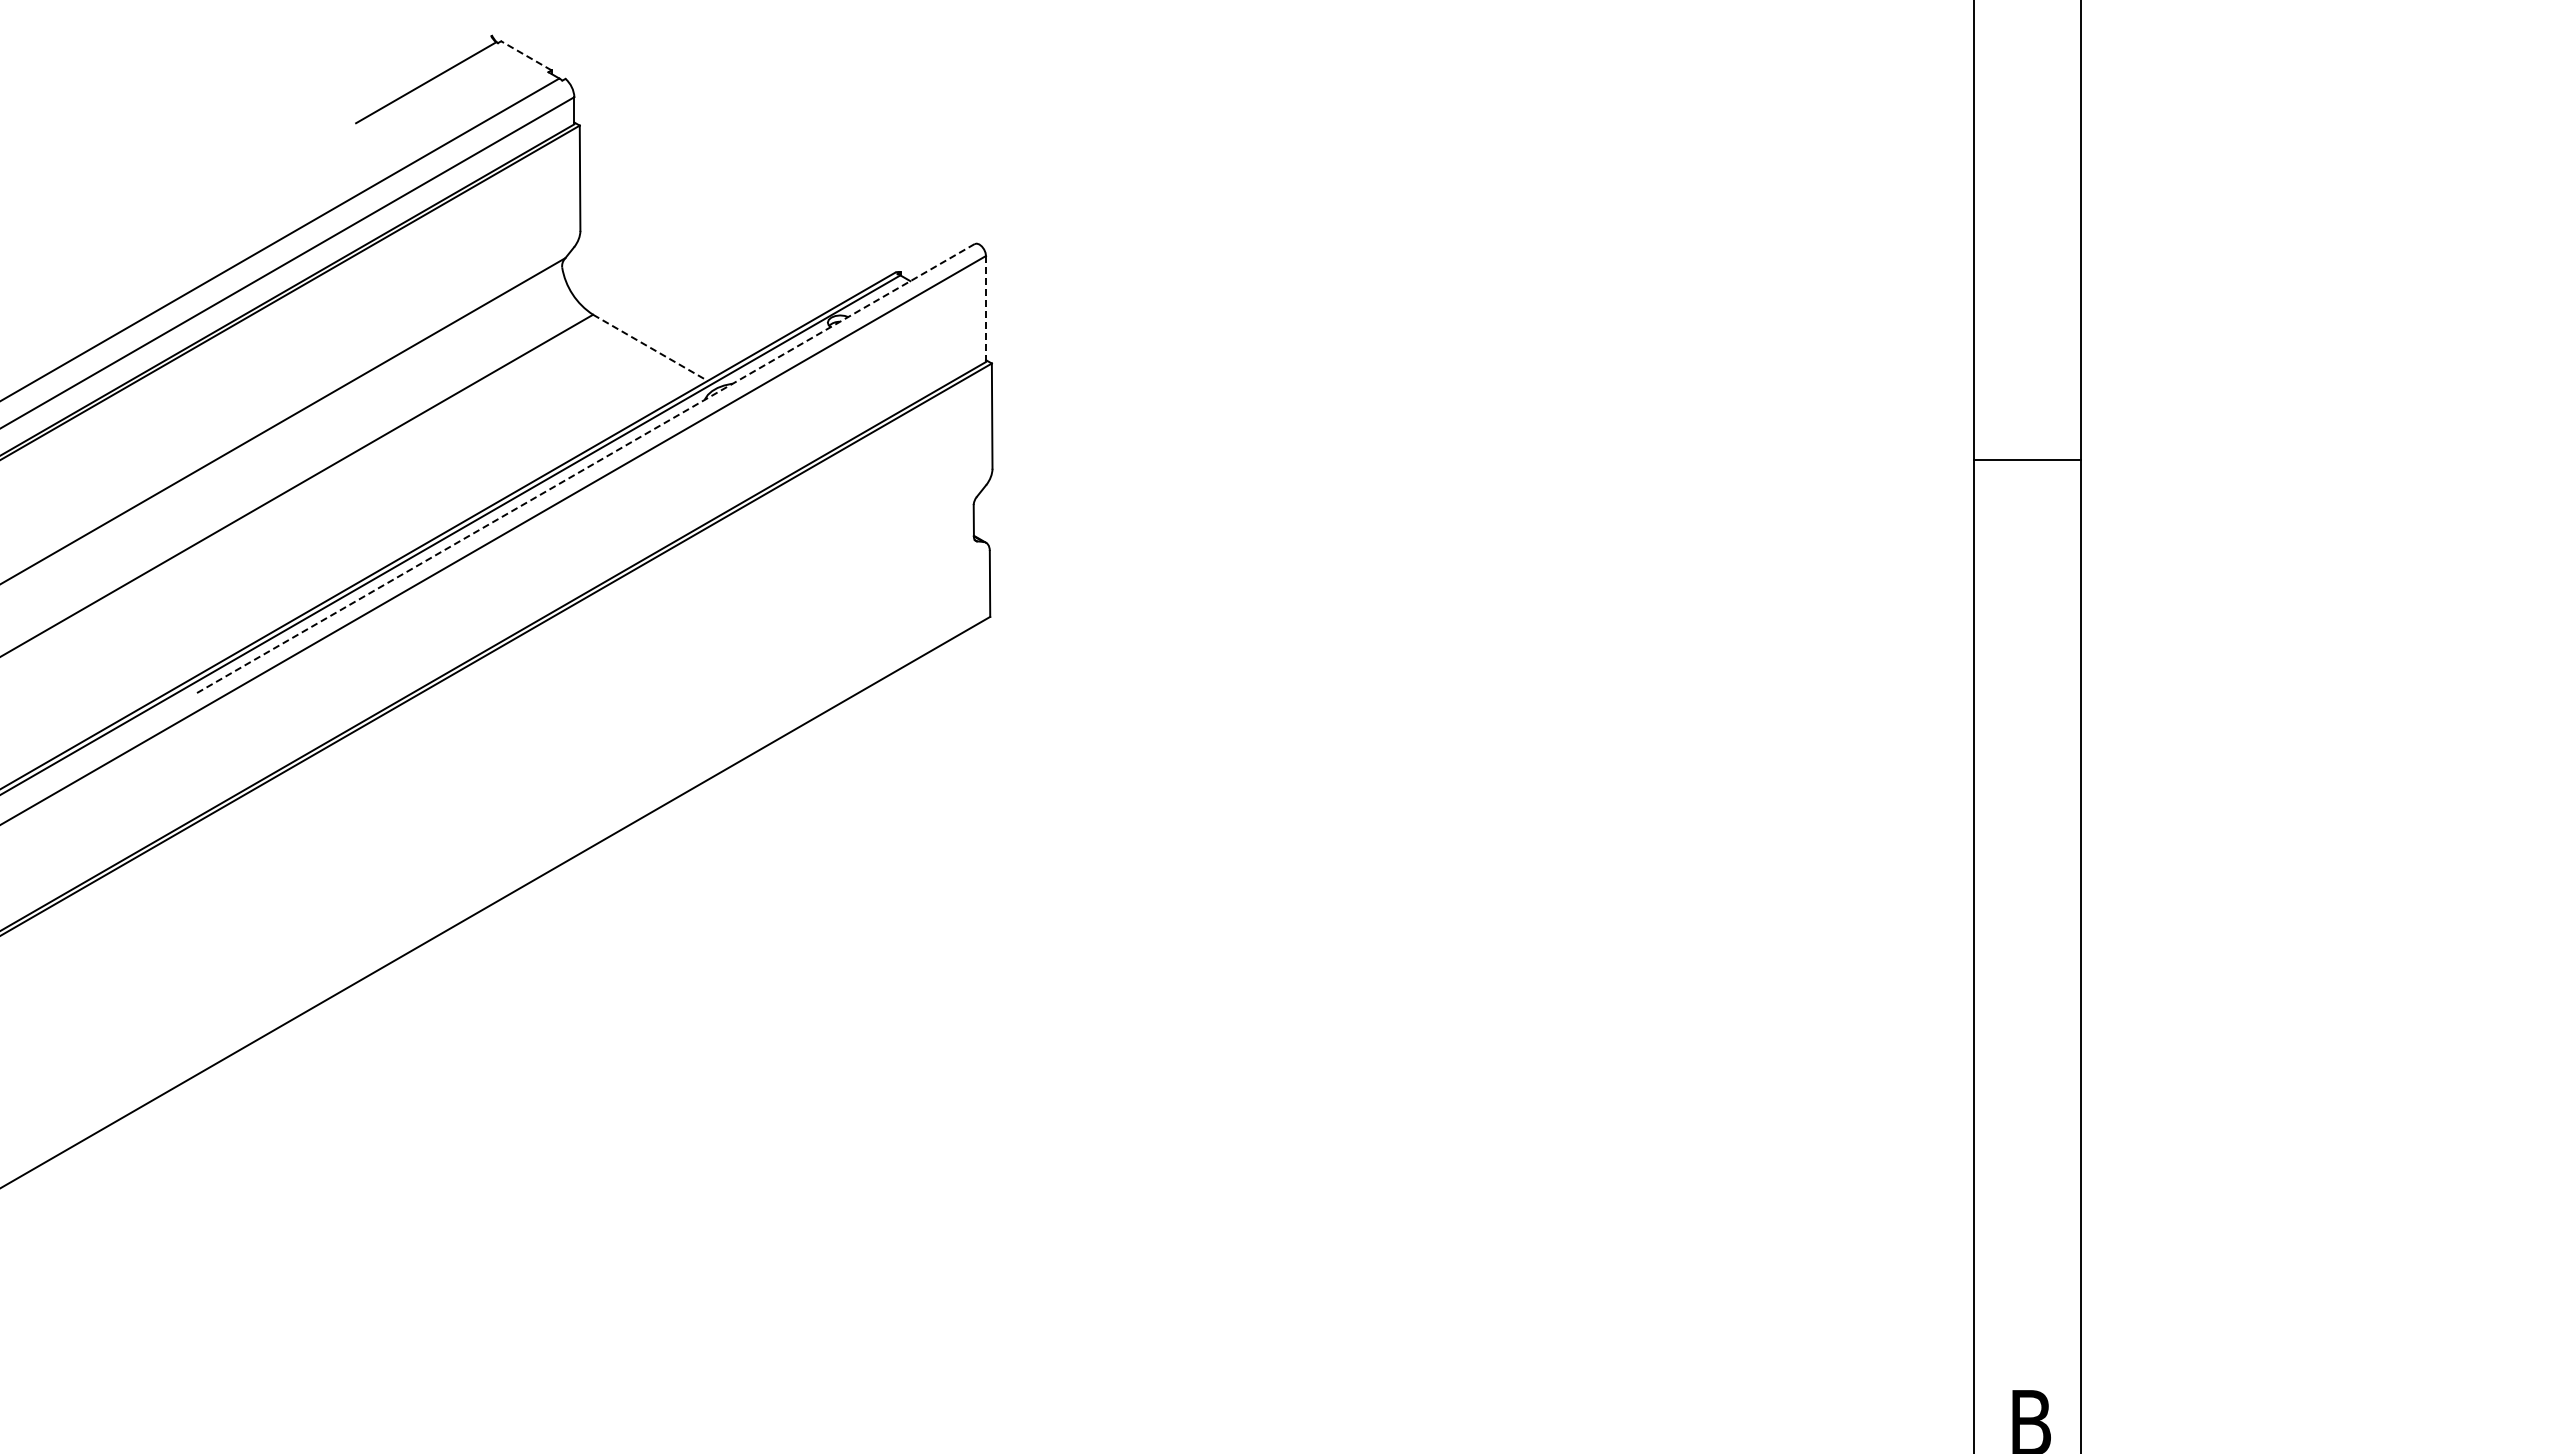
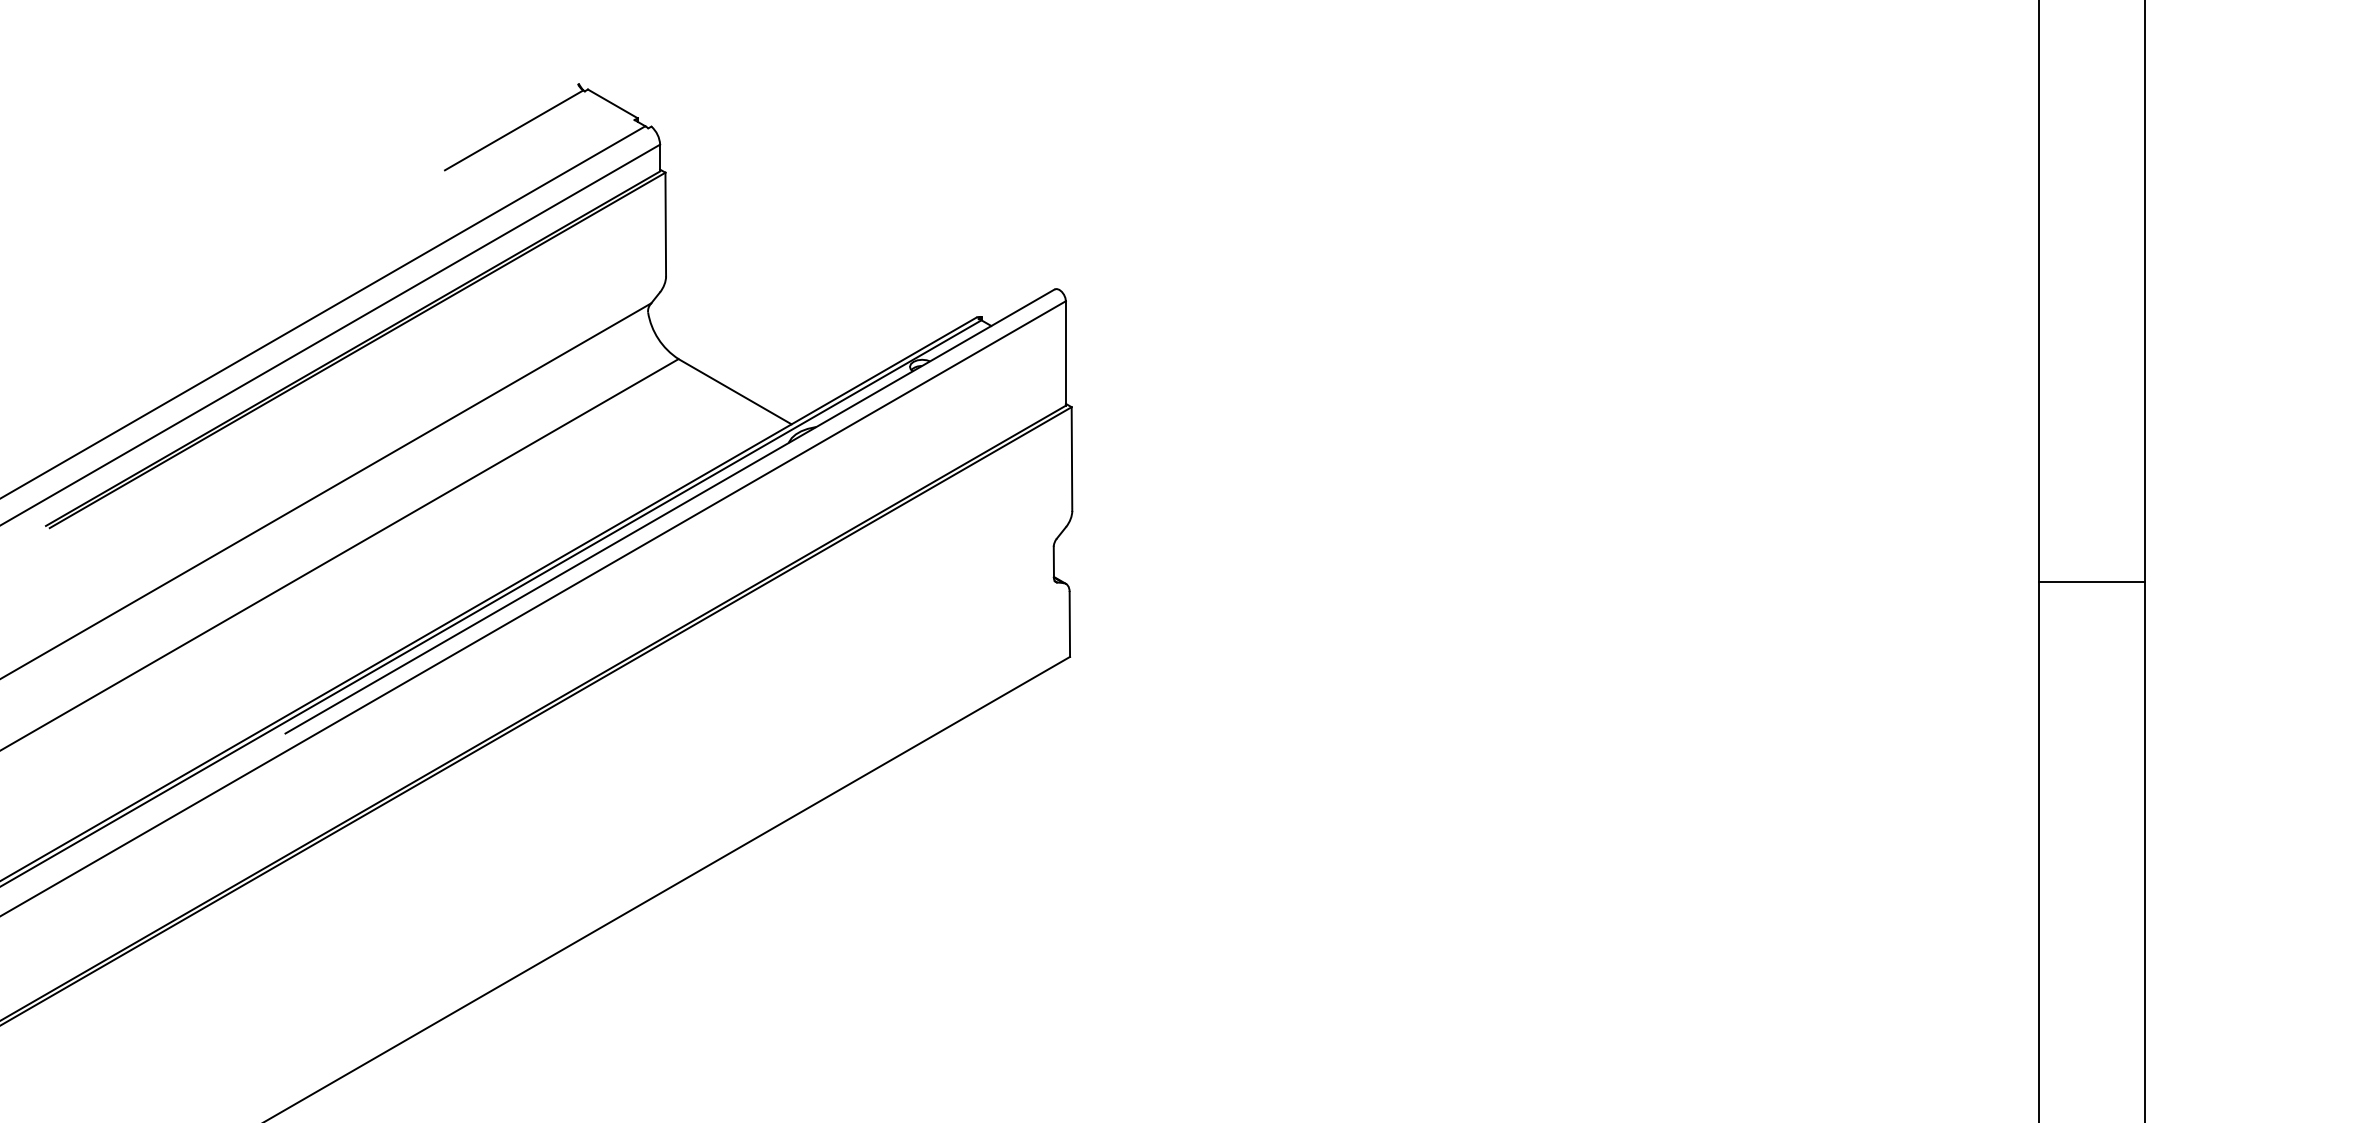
line: (525, 55) -> (611, 103), dashed -> solid
line: (986, 309) -> (1066, 353), dashed -> solid
line: (650, 348) -> (735, 392), dashed -> solid
line: (2026, 460) -> (2091, 581), moved
line: (584, 469) -> (670, 511), dashed -> solid

